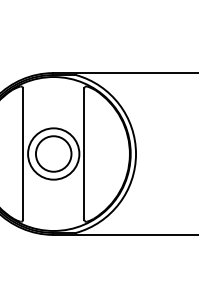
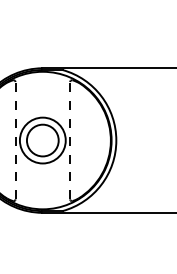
line: (23, 154) -> (15, 141), solid -> dashed
line: (84, 154) -> (70, 141), solid -> dashed

